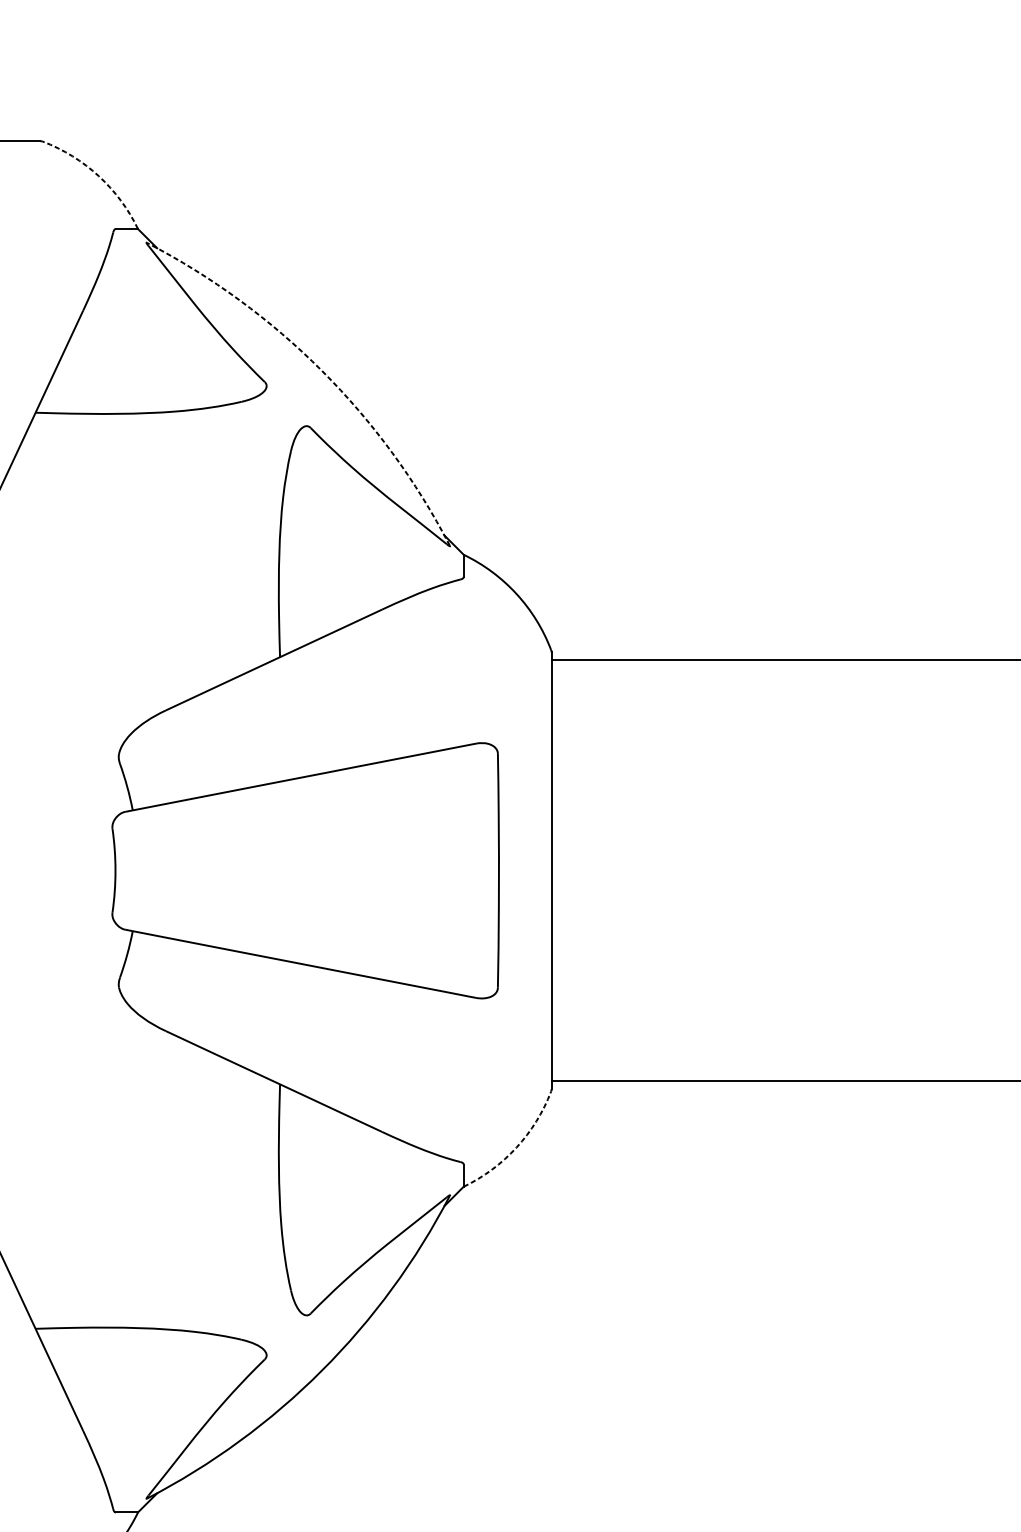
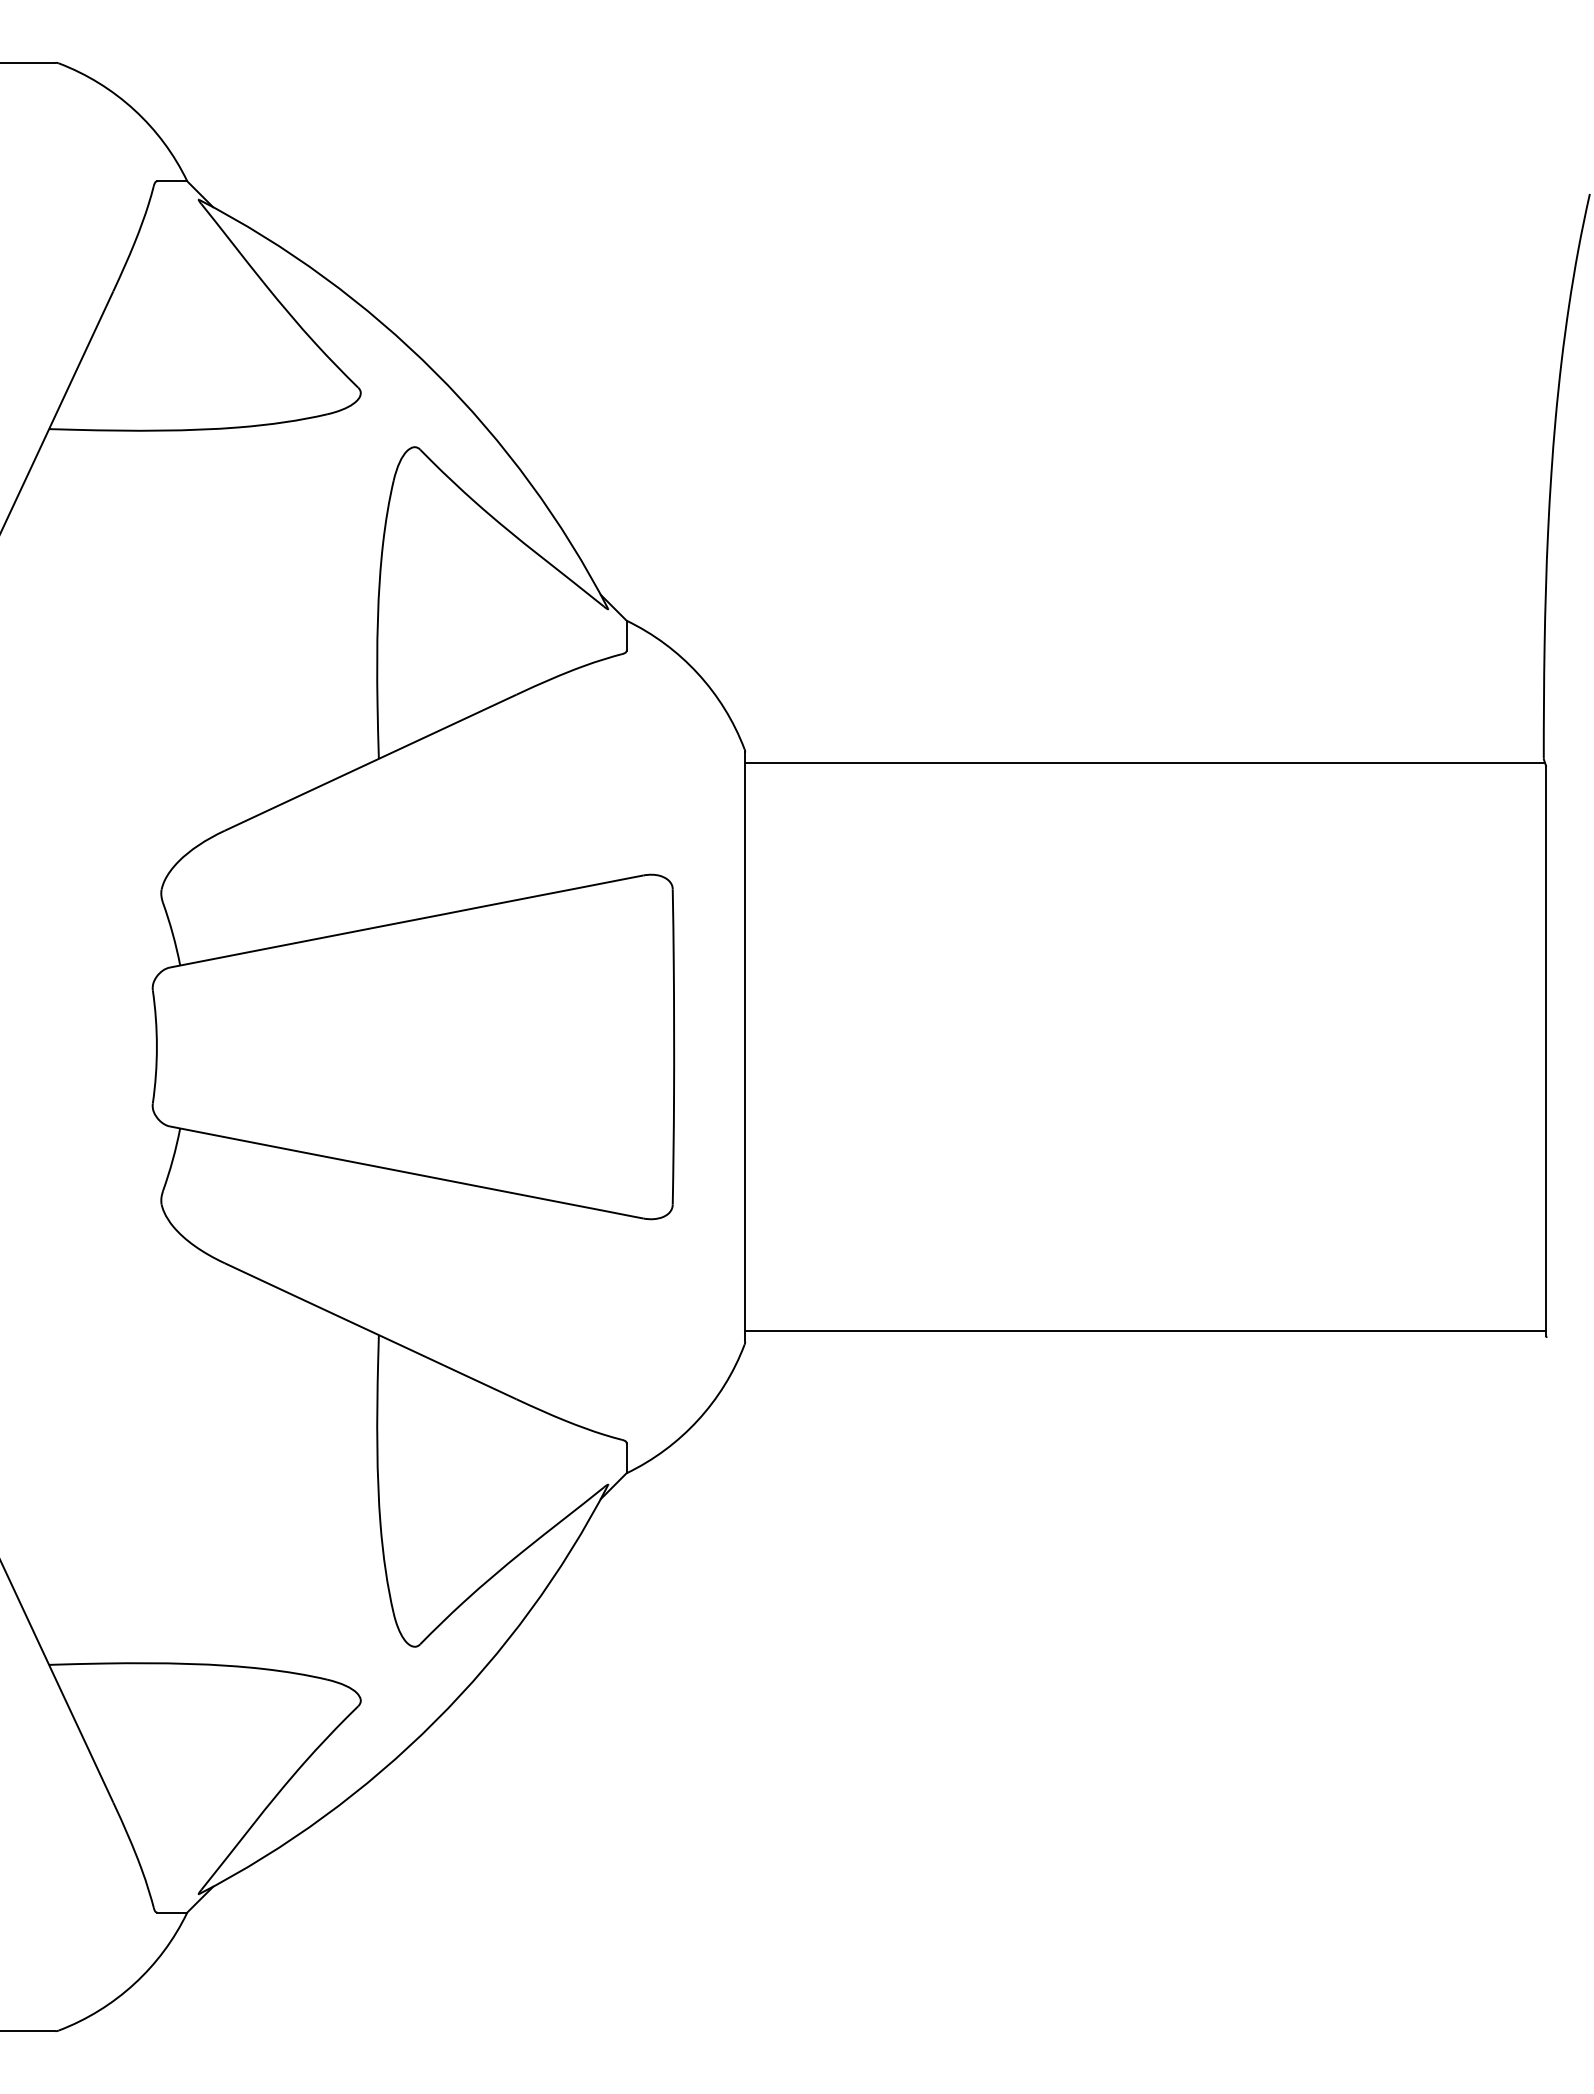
arc: (98, 176) -> (134, 110), dashed -> solid
arc: (322, 370) -> (435, 372), dashed -> solid
arc: (516, 1147) -> (697, 1420), dashed -> solid

